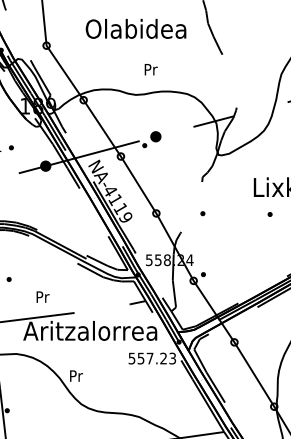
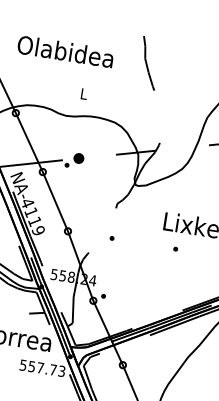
text: (135, 28) -> (65, 51), moved
text: (150, 69) -> (83, 93), Pr -> L
text: (163, 358) -> (53, 369), 557.23 -> 557.73

